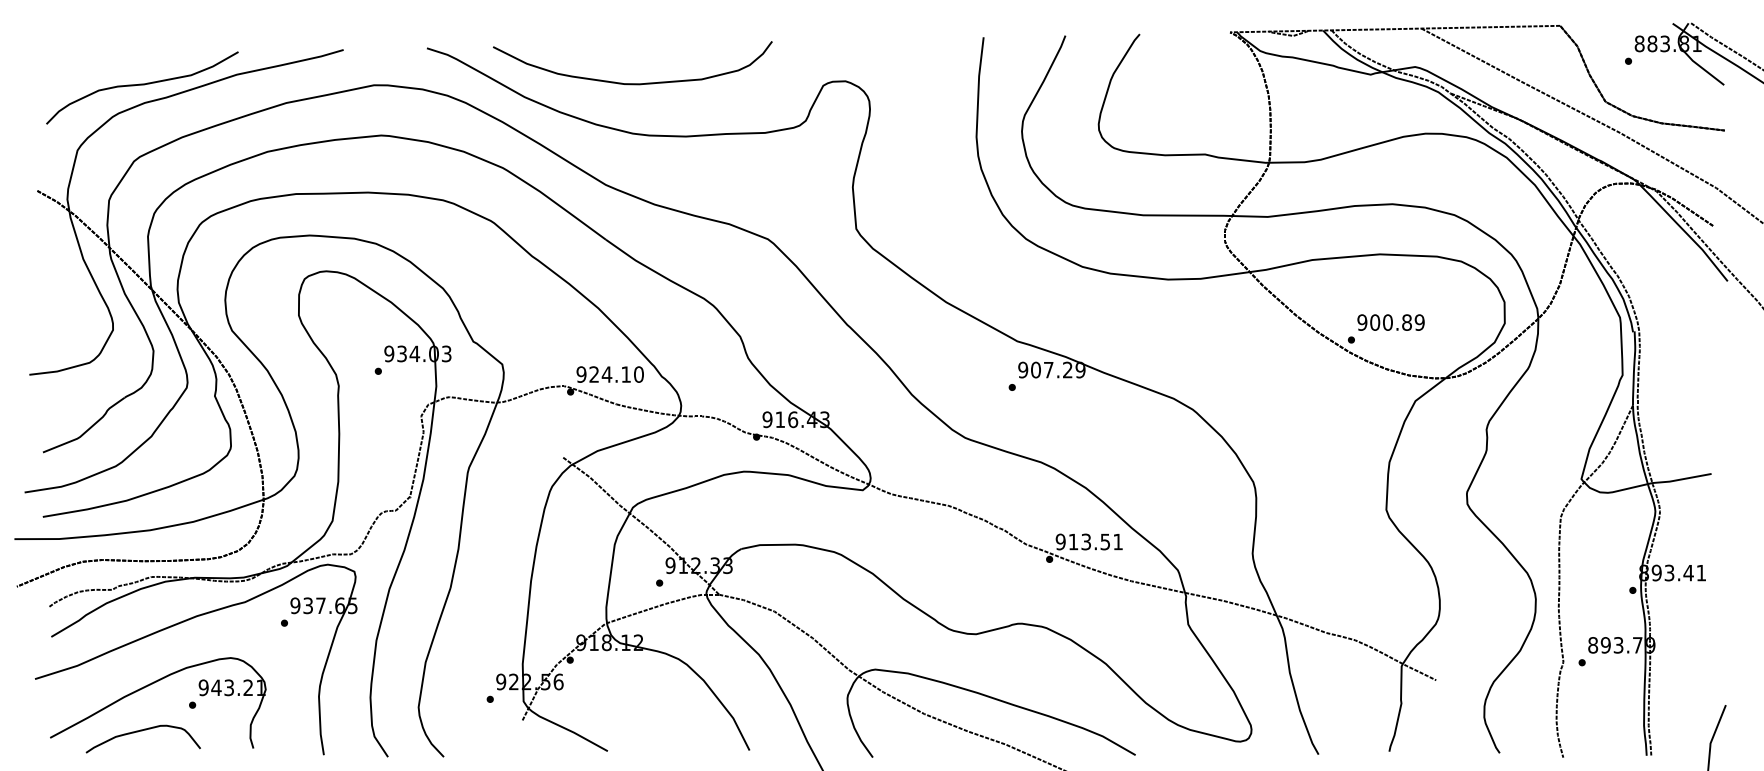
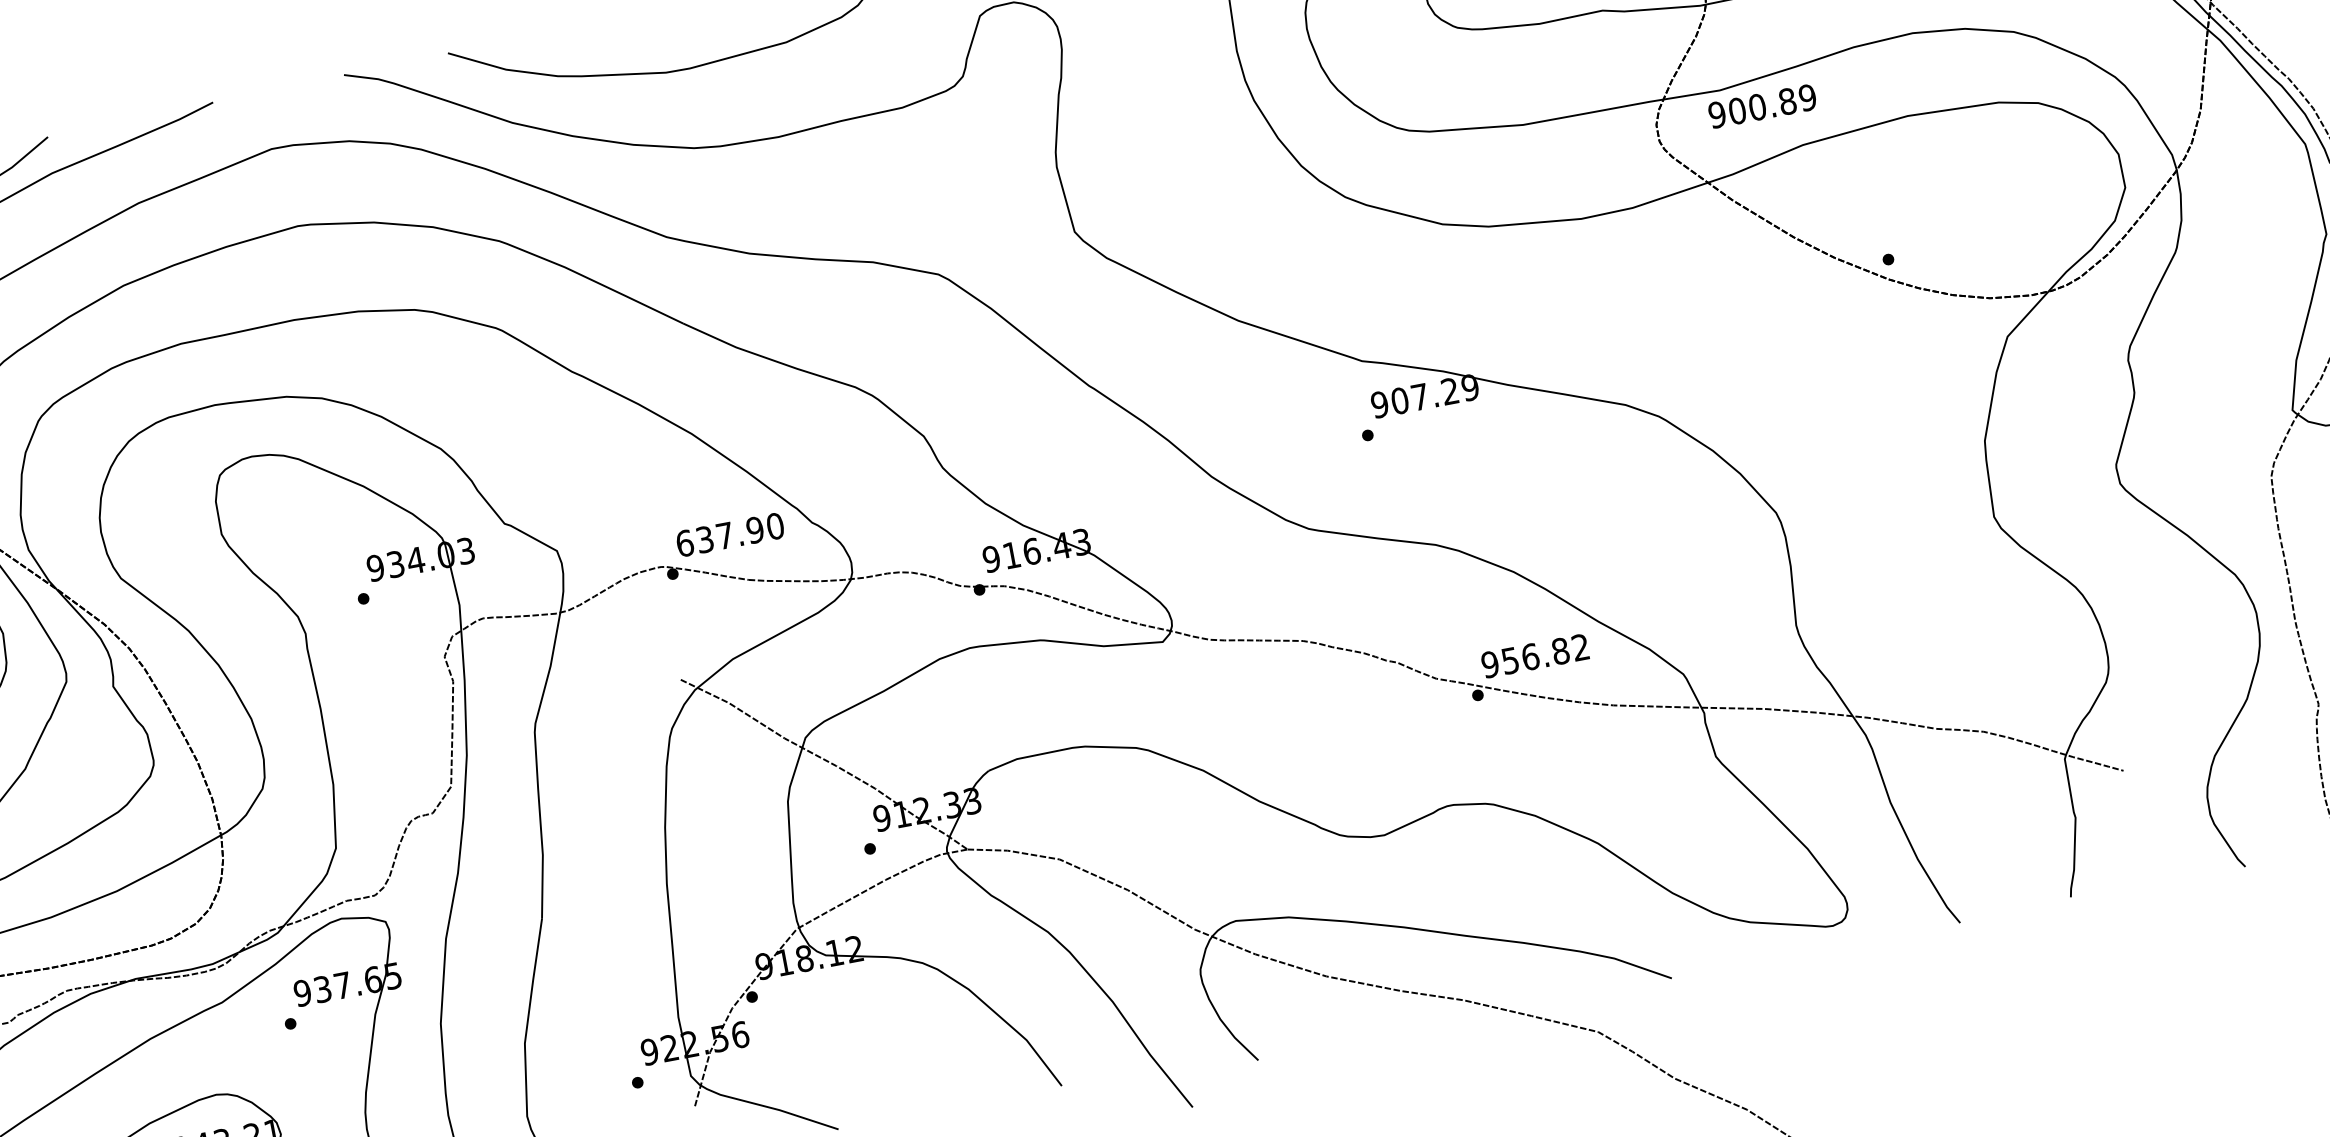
text: (1390, 322) -> (1761, 106), moved
text: (603, 374) -> (719, 536), 924.10 -> 637.90
text: (1095, 541) -> (1544, 653), 913.51 -> 956.82

